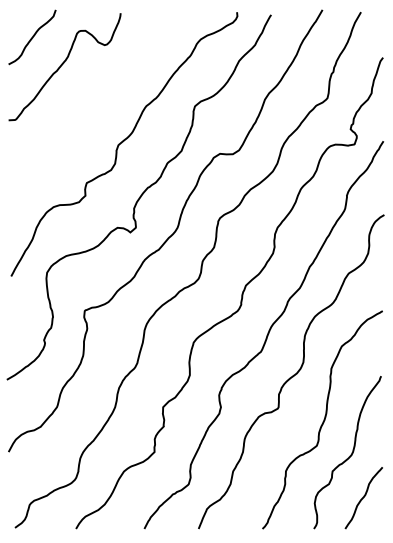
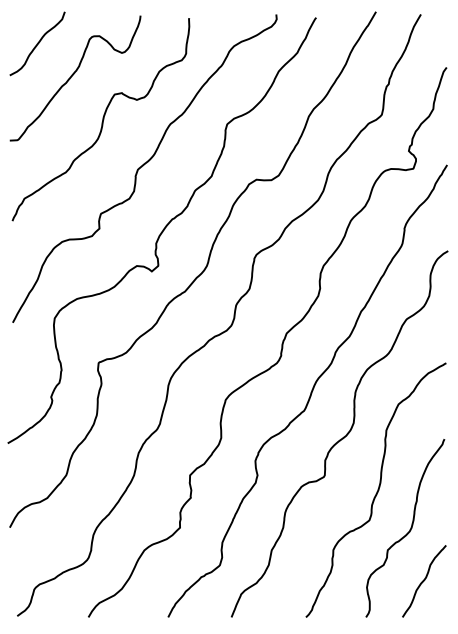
curve: (88, 102) -> (102, 119), added

